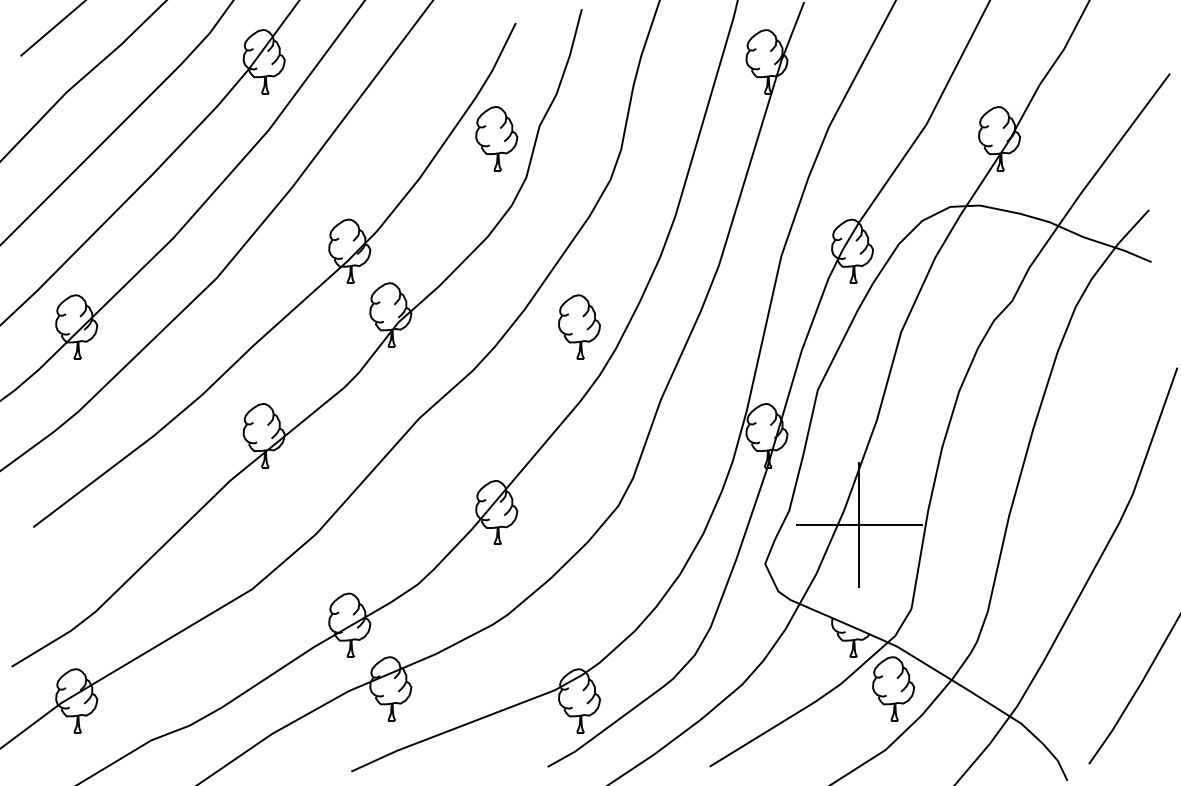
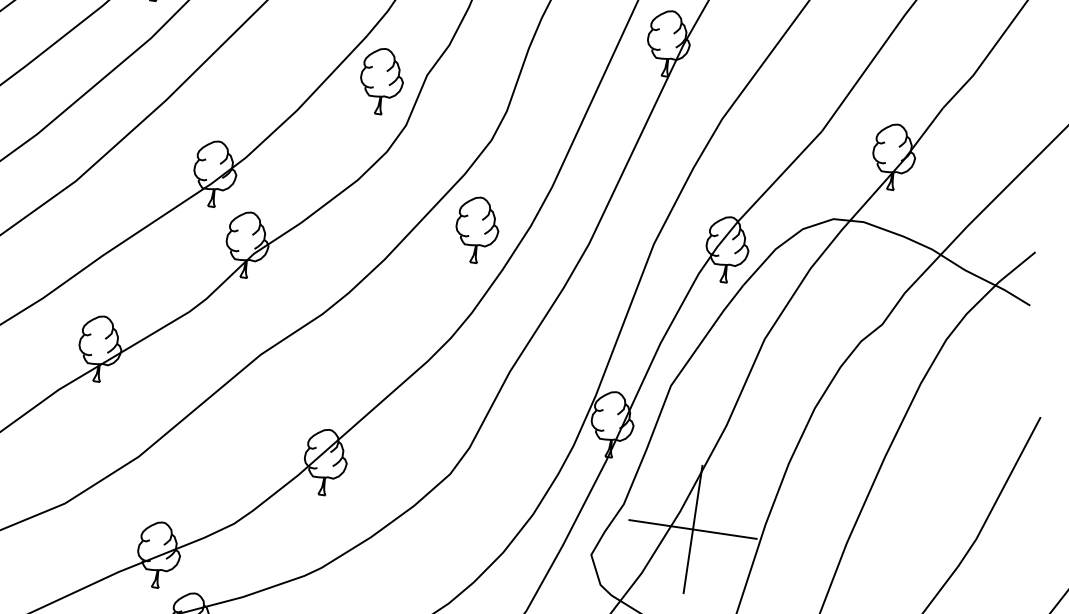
part: (579, 326) -> (477, 229), moved

